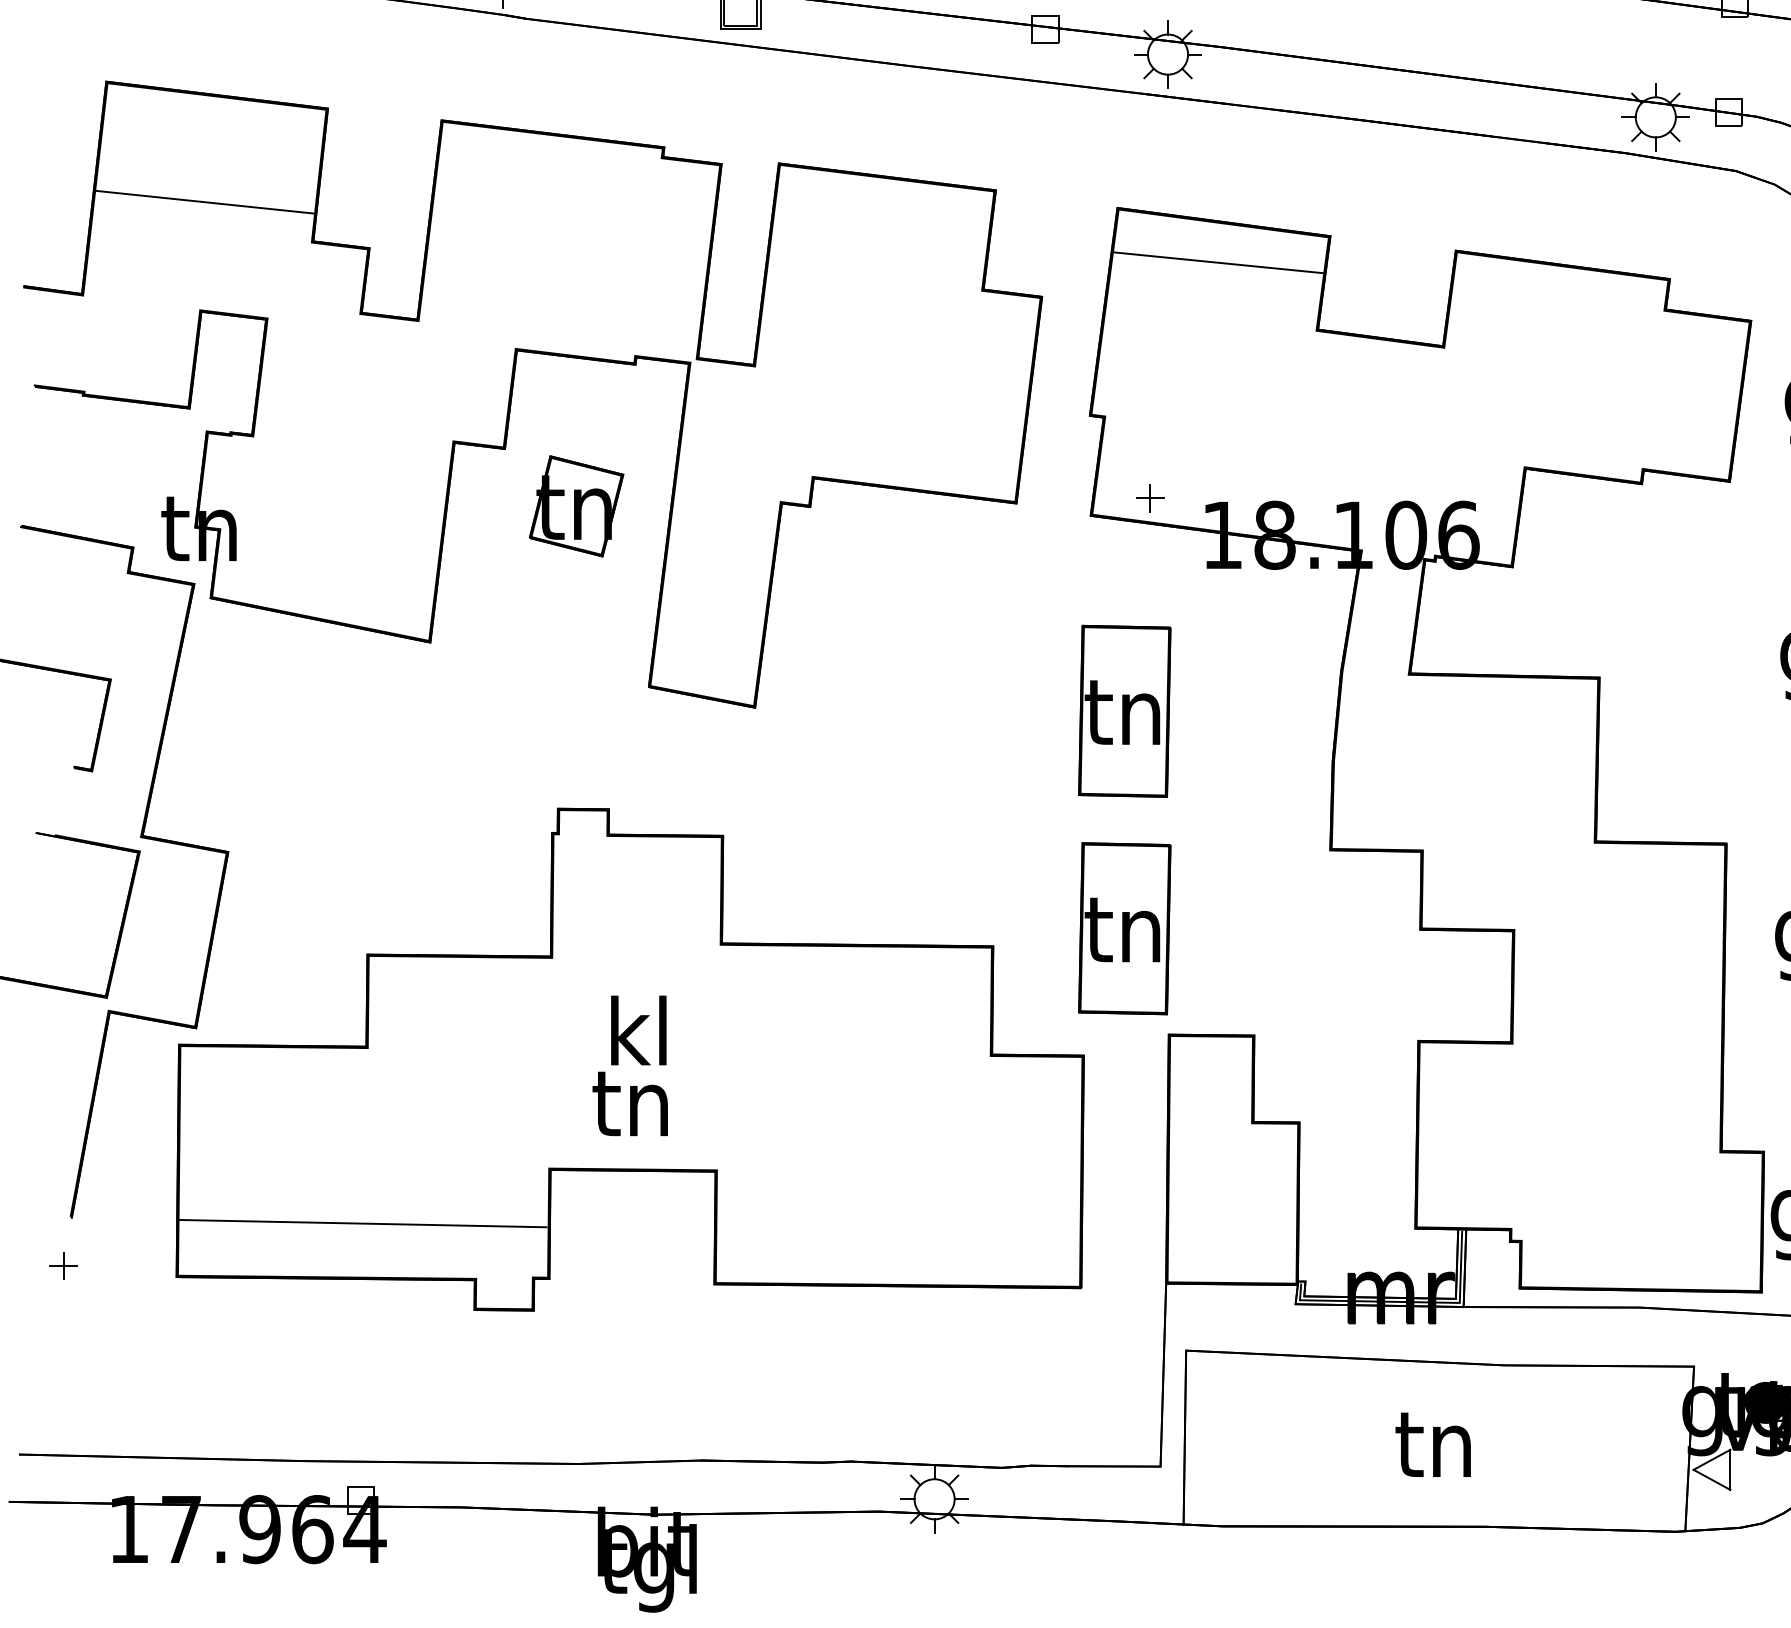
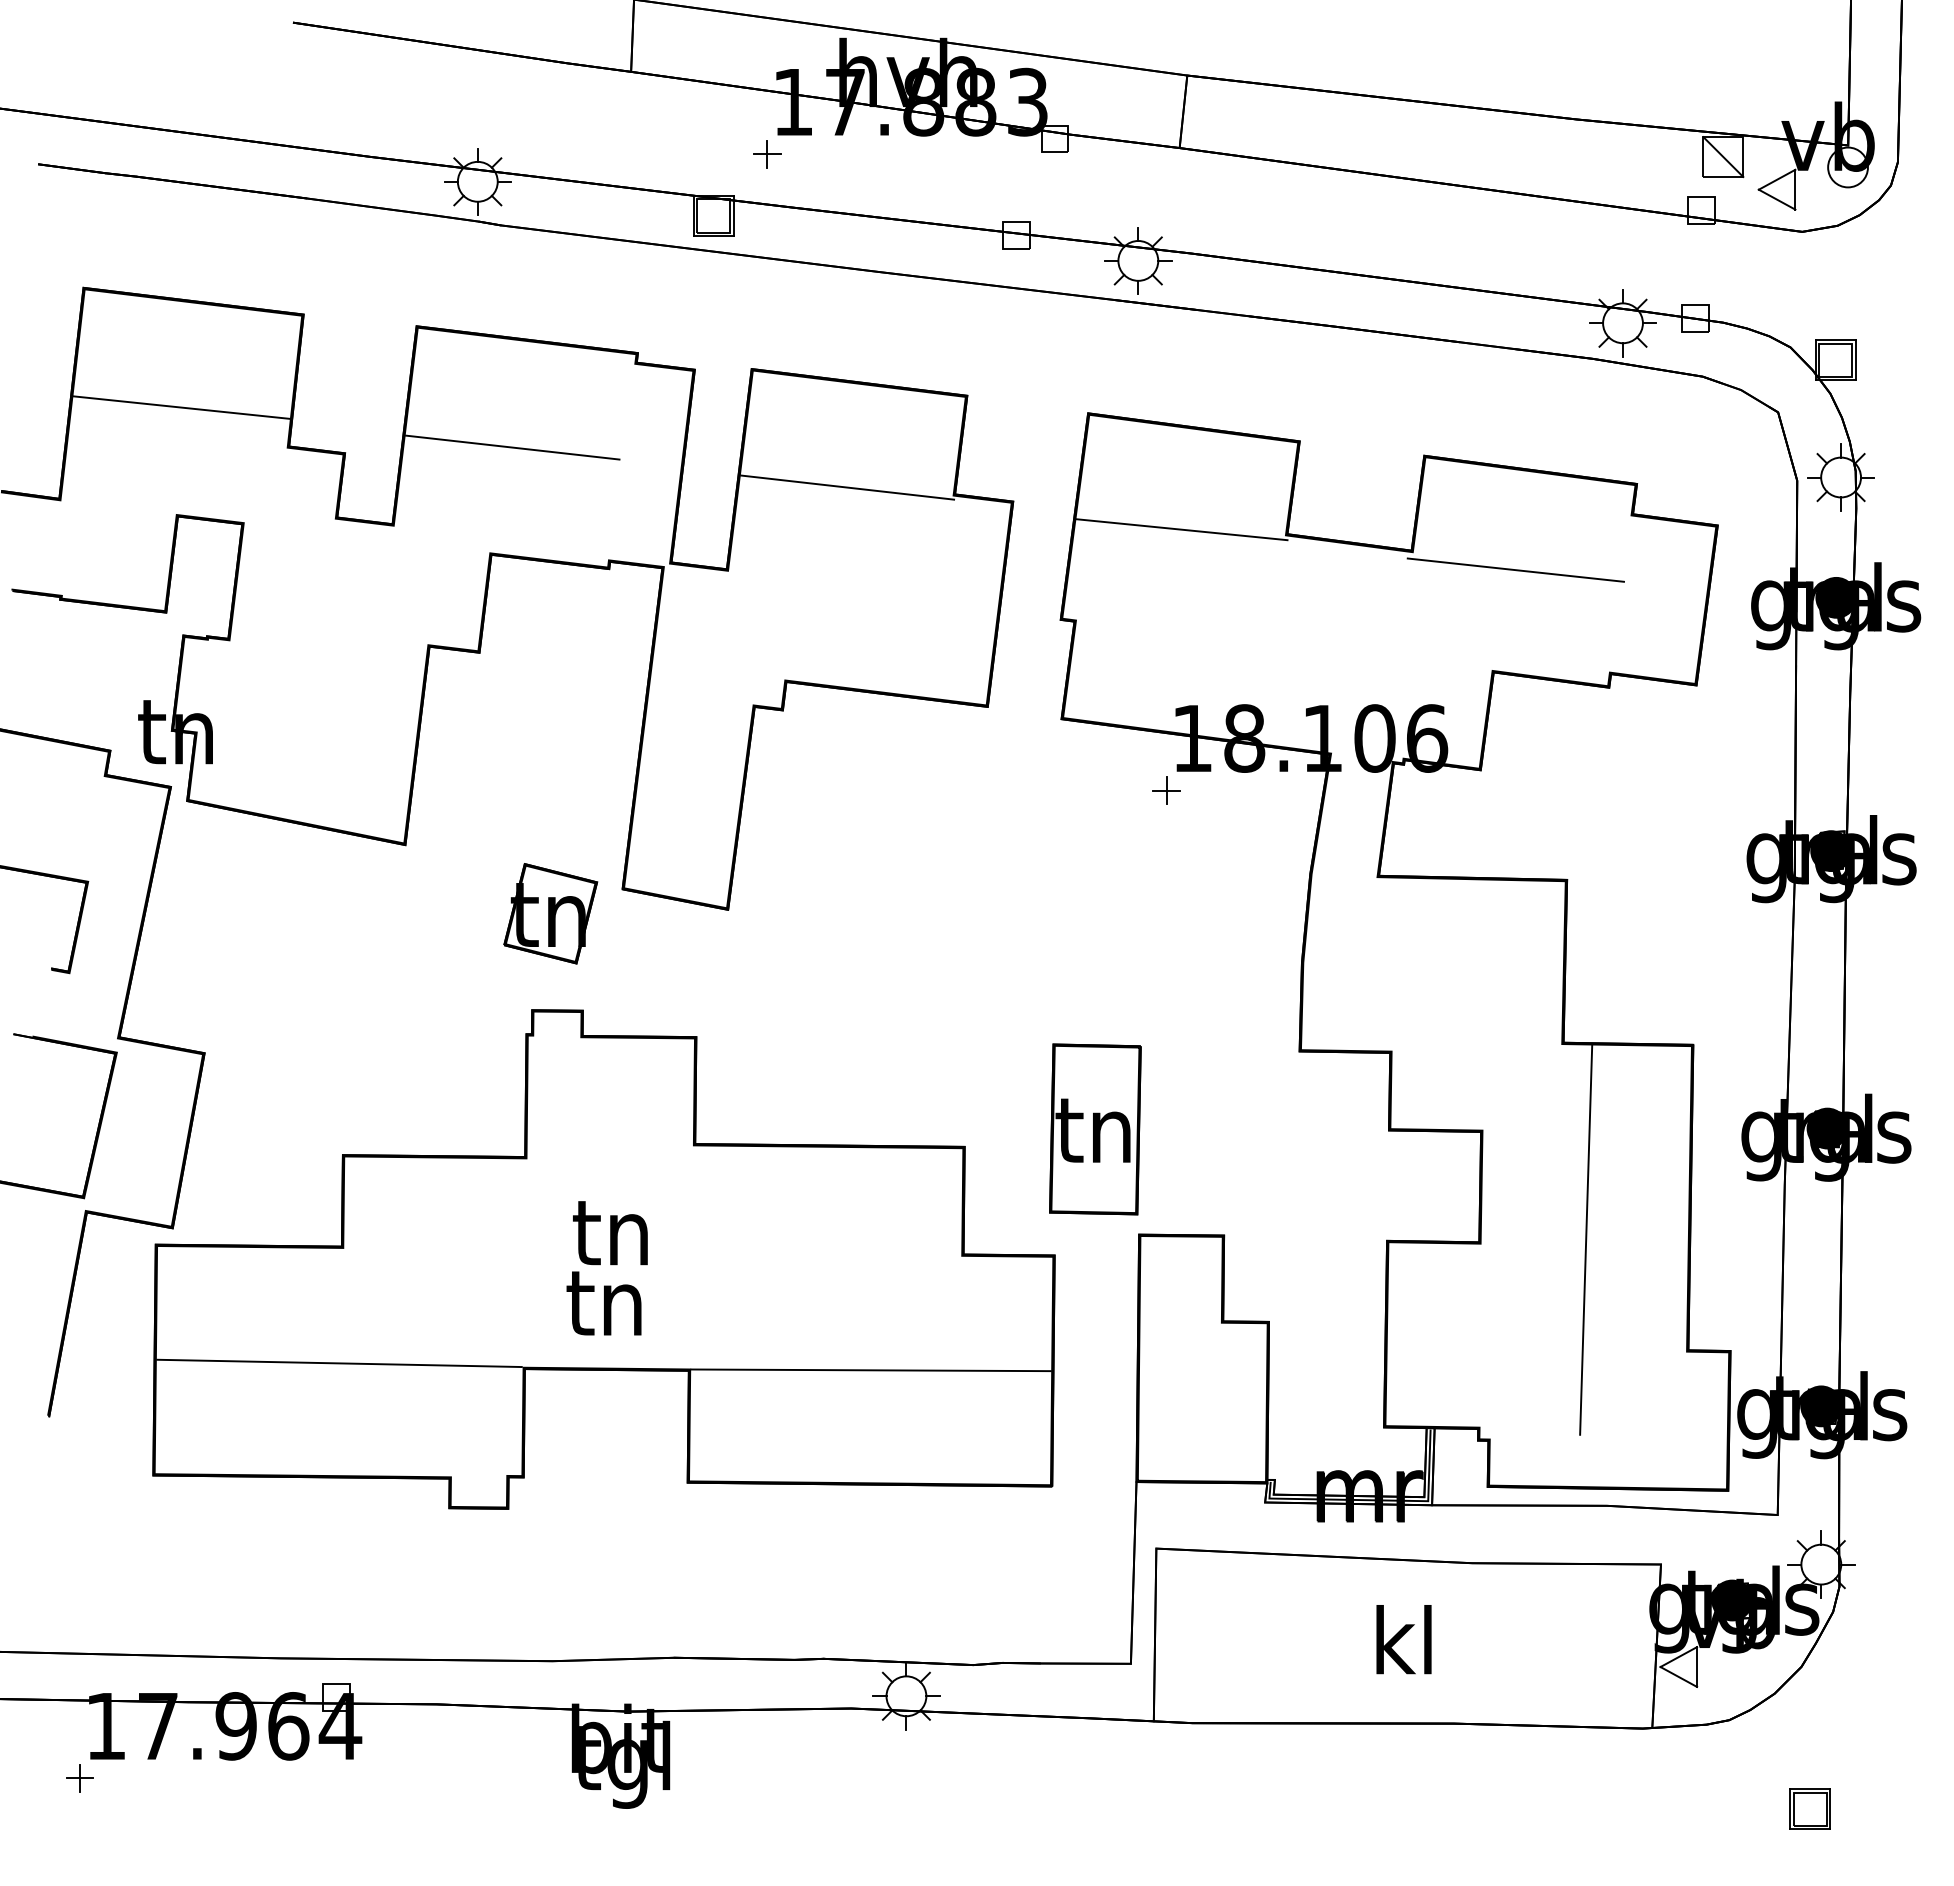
line: (538, 242) -> (512, 447), added
line: (1217, 262) -> (1181, 529), moved
line: (875, 282) -> (847, 487), added
line: (1547, 365) -> (1515, 569), added
part: (1150, 498) -> (1166, 790), moved
part: (576, 506) -> (550, 913), moved
part: (1124, 711) -> (1095, 913), removed
text: (635, 1030) -> (609, 1230), kl -> tn
line: (1619, 1039) -> (1586, 1239), added
line: (898, 1171) -> (870, 1370), added
line: (362, 1223) -> (339, 1363), moved
part: (63, 1265) -> (79, 1778), moved
text: (1432, 1442) -> (1401, 1639), tn -> kl

